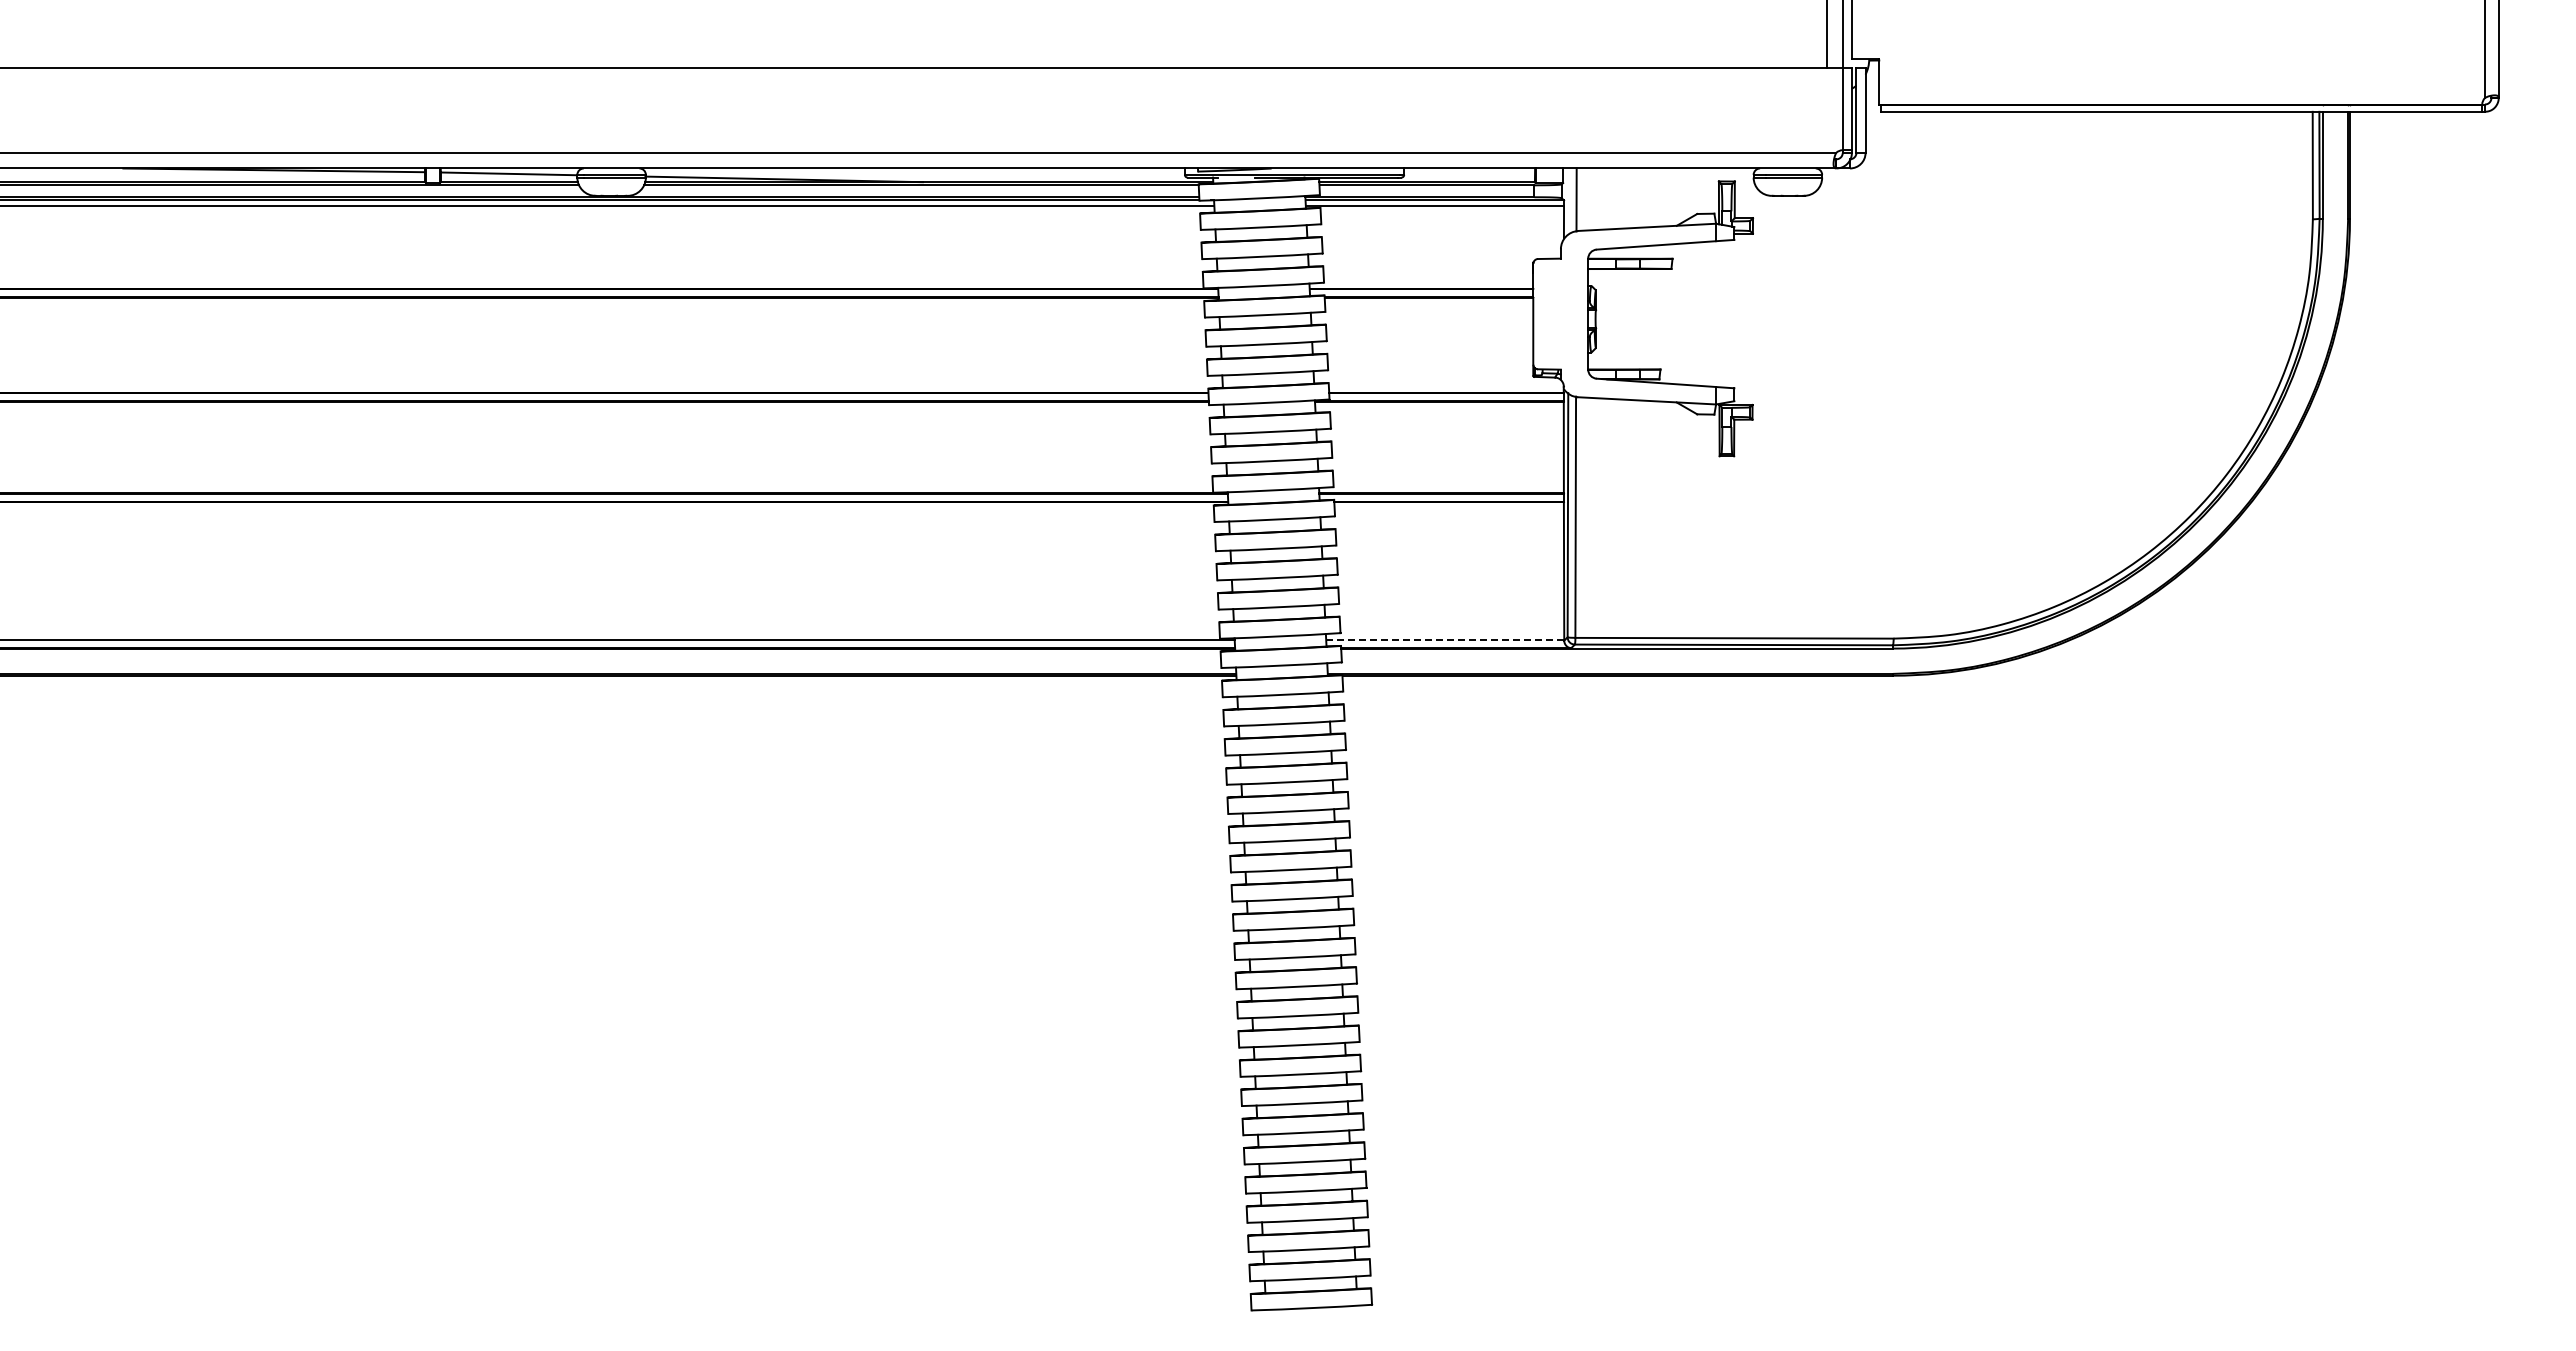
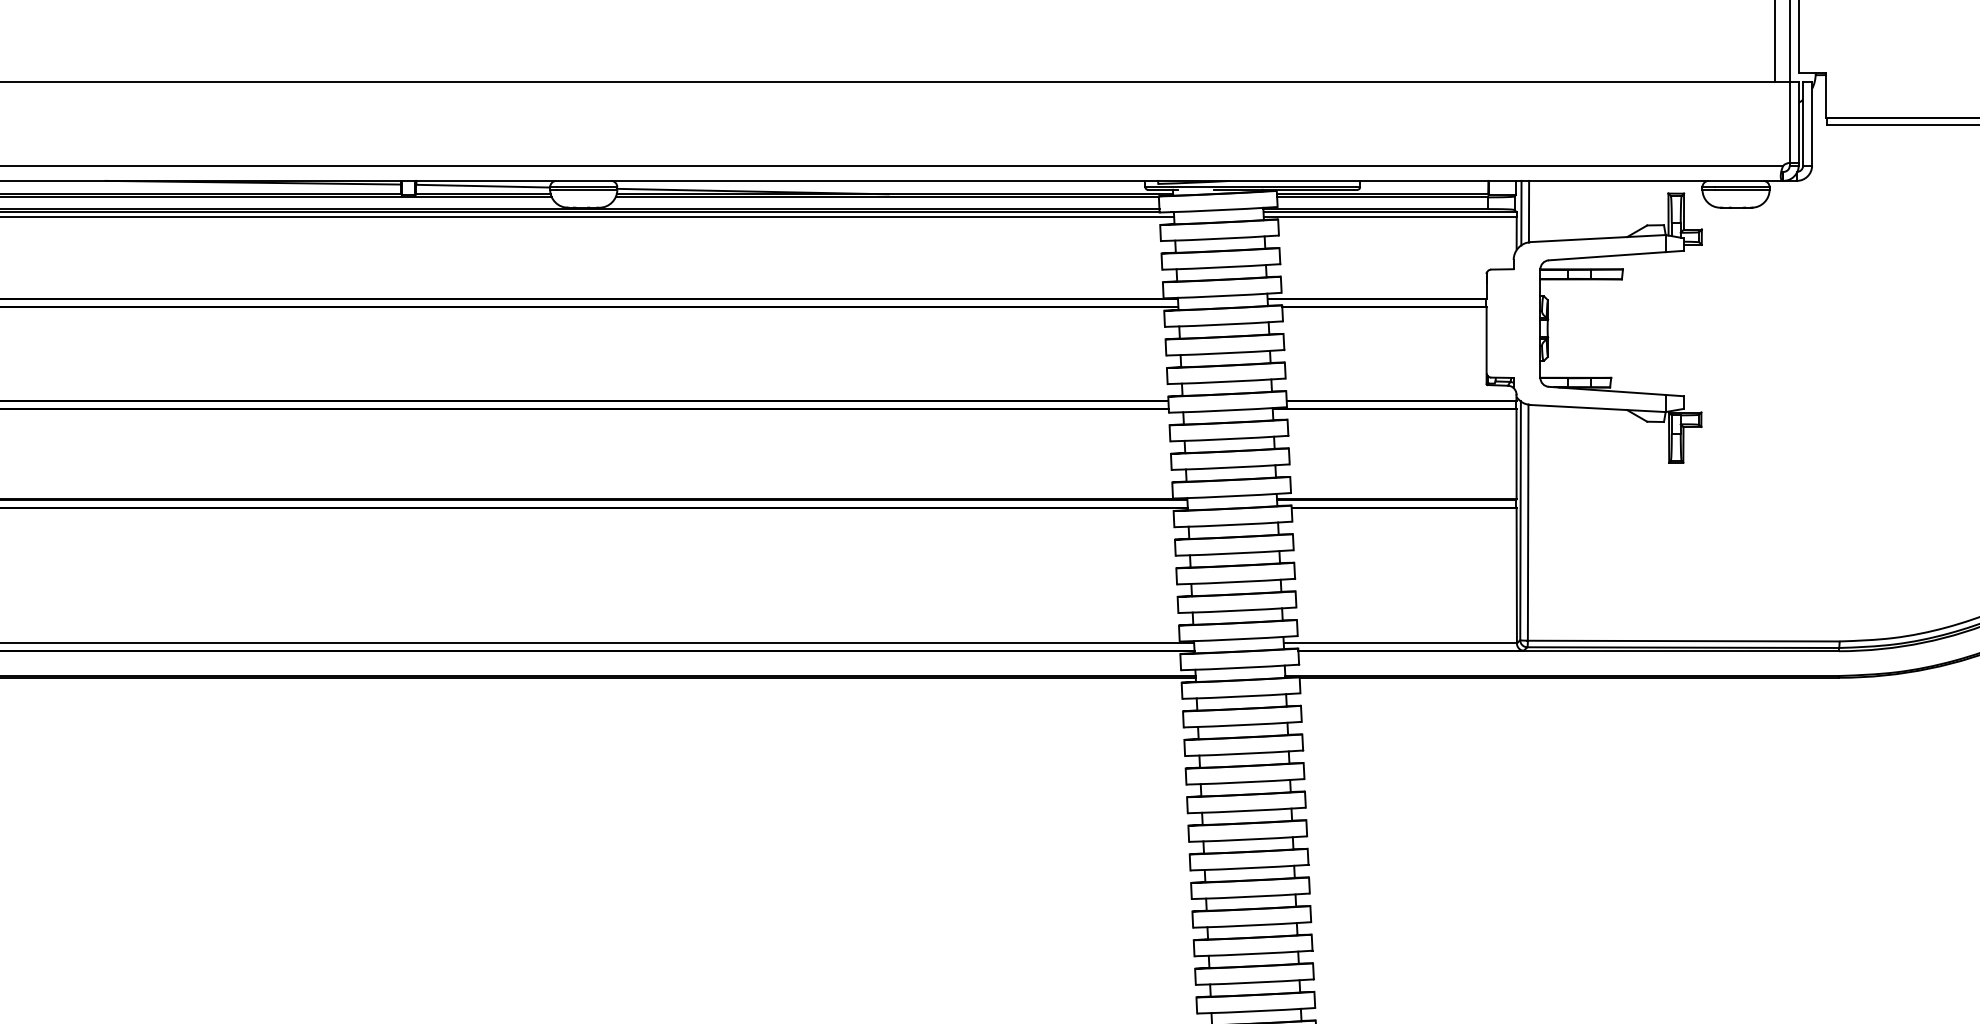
line: (1568, 201) -> (1521, 213), added
line: (1445, 640) -> (1400, 643), dashed -> solid

